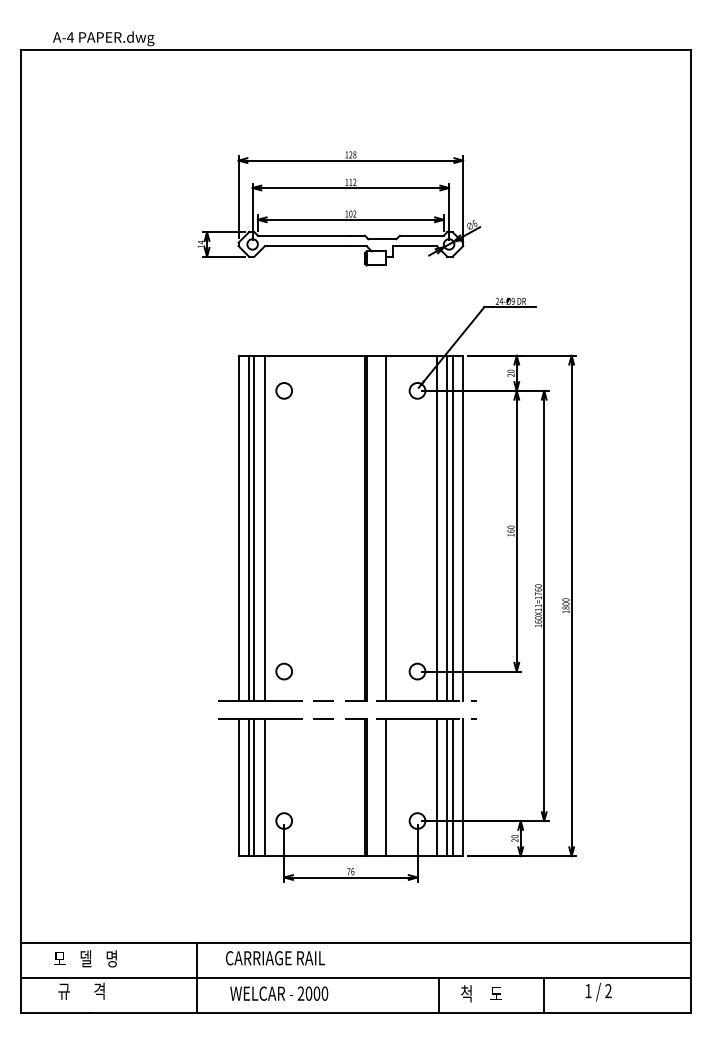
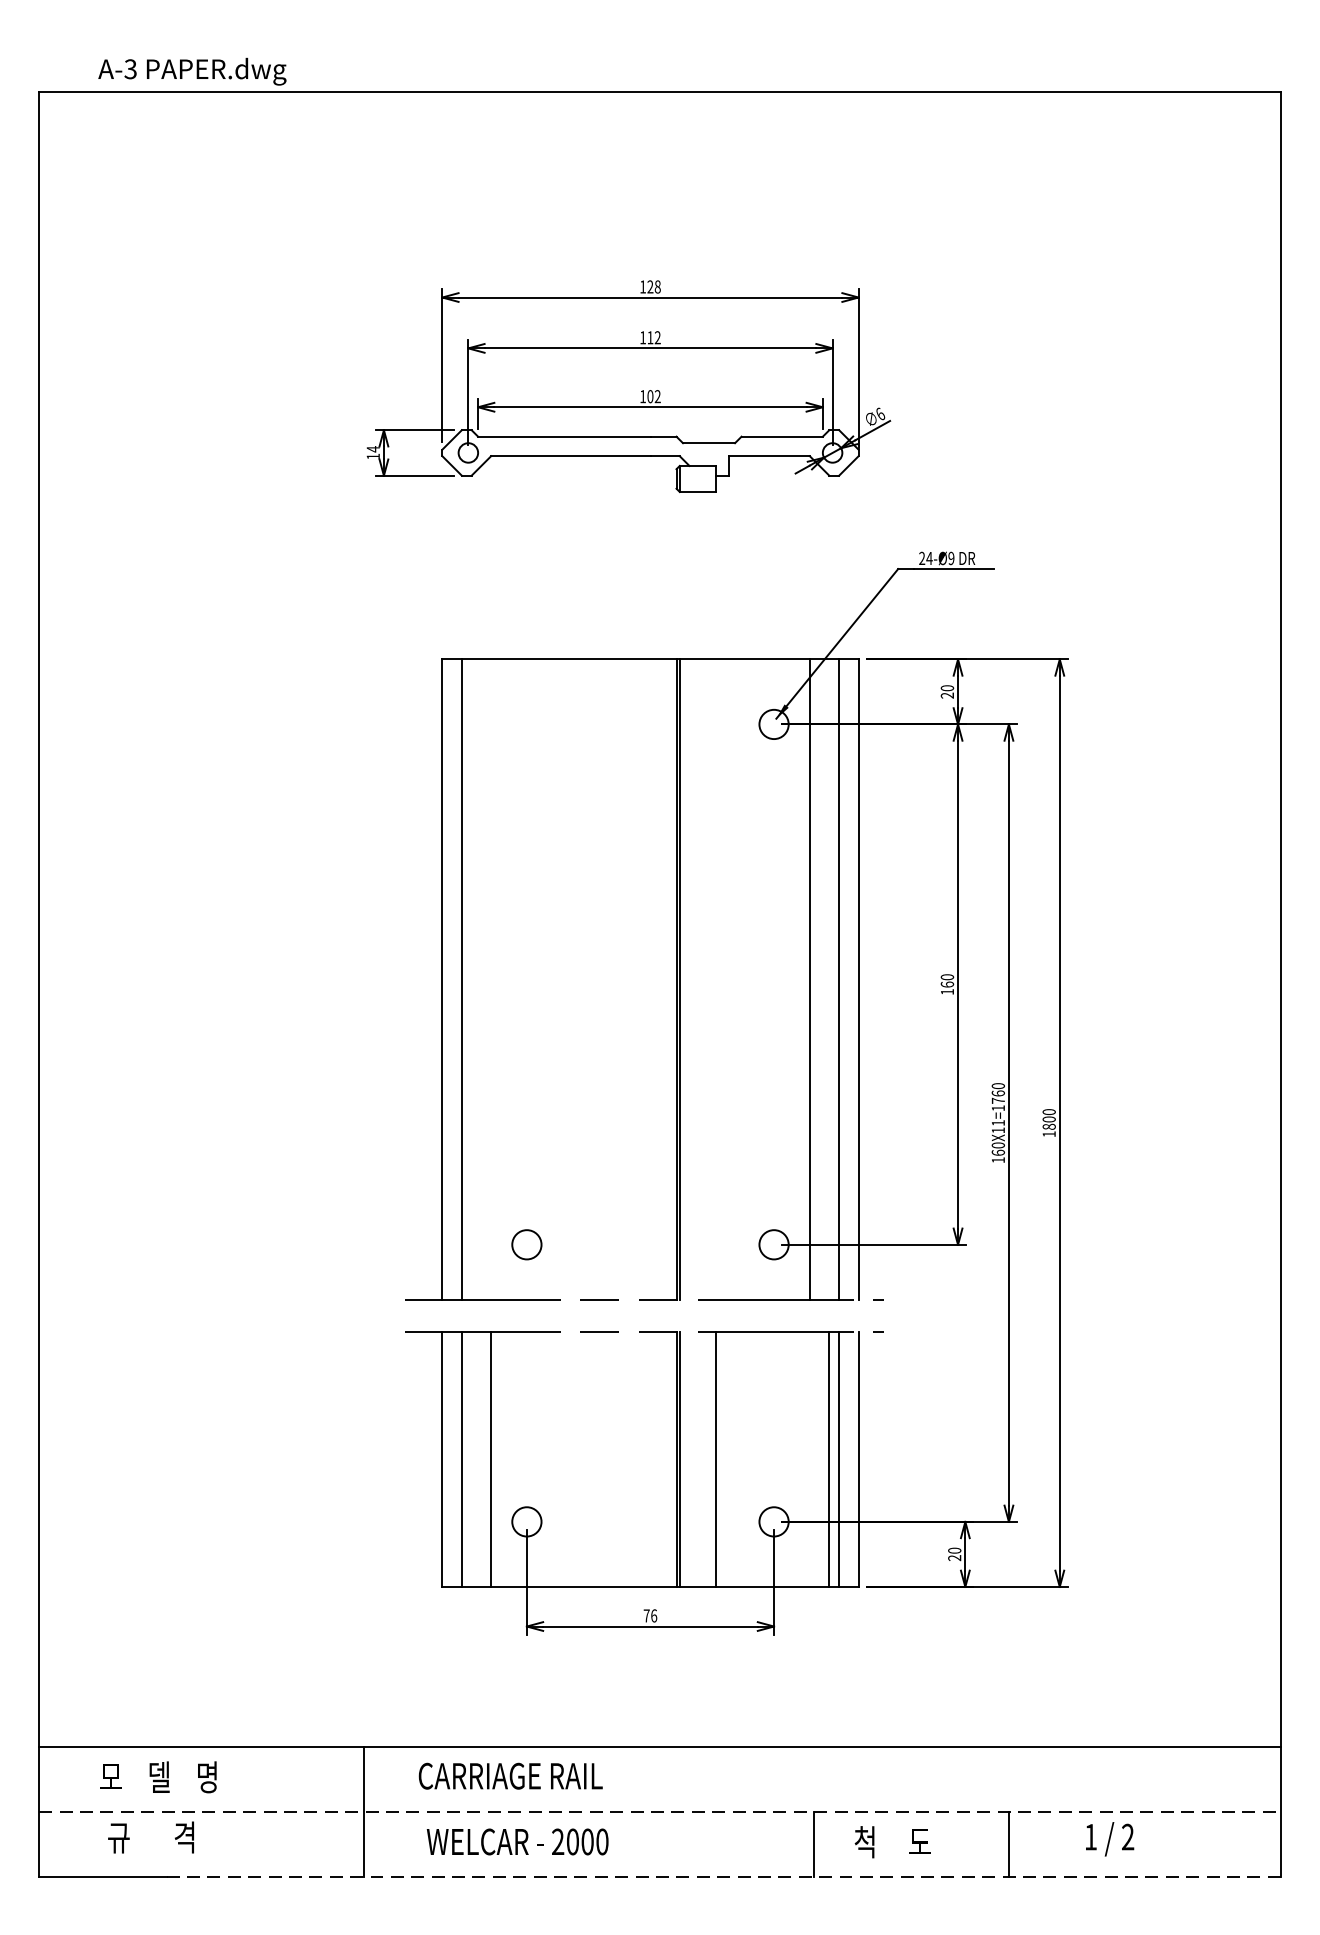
text: (69, 37) -> (128, 69), A-4 -> A-3
circle: (283, 390) -> (525, 723), removed
line: (254, 528) -> (471, 979), removed
line: (264, 528) -> (490, 979), removed
line: (385, 528) -> (714, 979), removed
line: (447, 528) -> (829, 979), removed
line: (254, 787) -> (471, 1459), removed
line: (436, 787) -> (809, 1459), removed
line: (356, 977) -> (660, 1811), solid -> dashed
line: (390, 1012) -> (723, 1876), solid -> dashed

